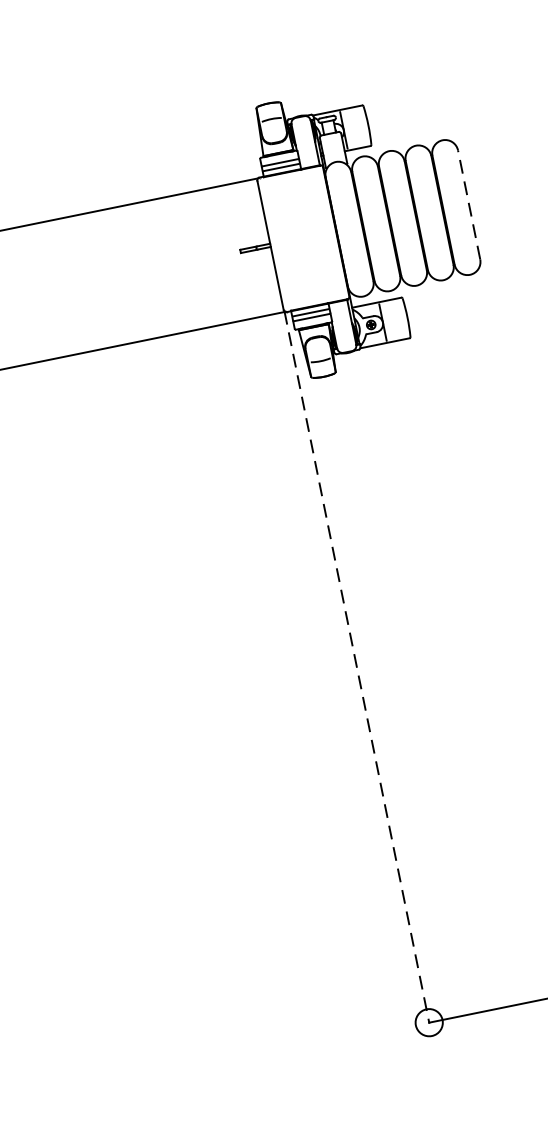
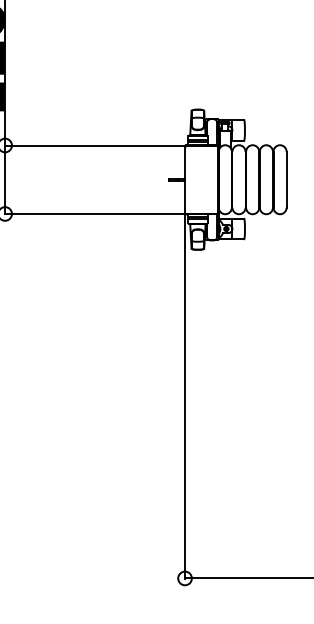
line: (468, 204) -> (286, 179), dashed -> solid
line: (357, 667) -> (185, 396), dashed -> solid

